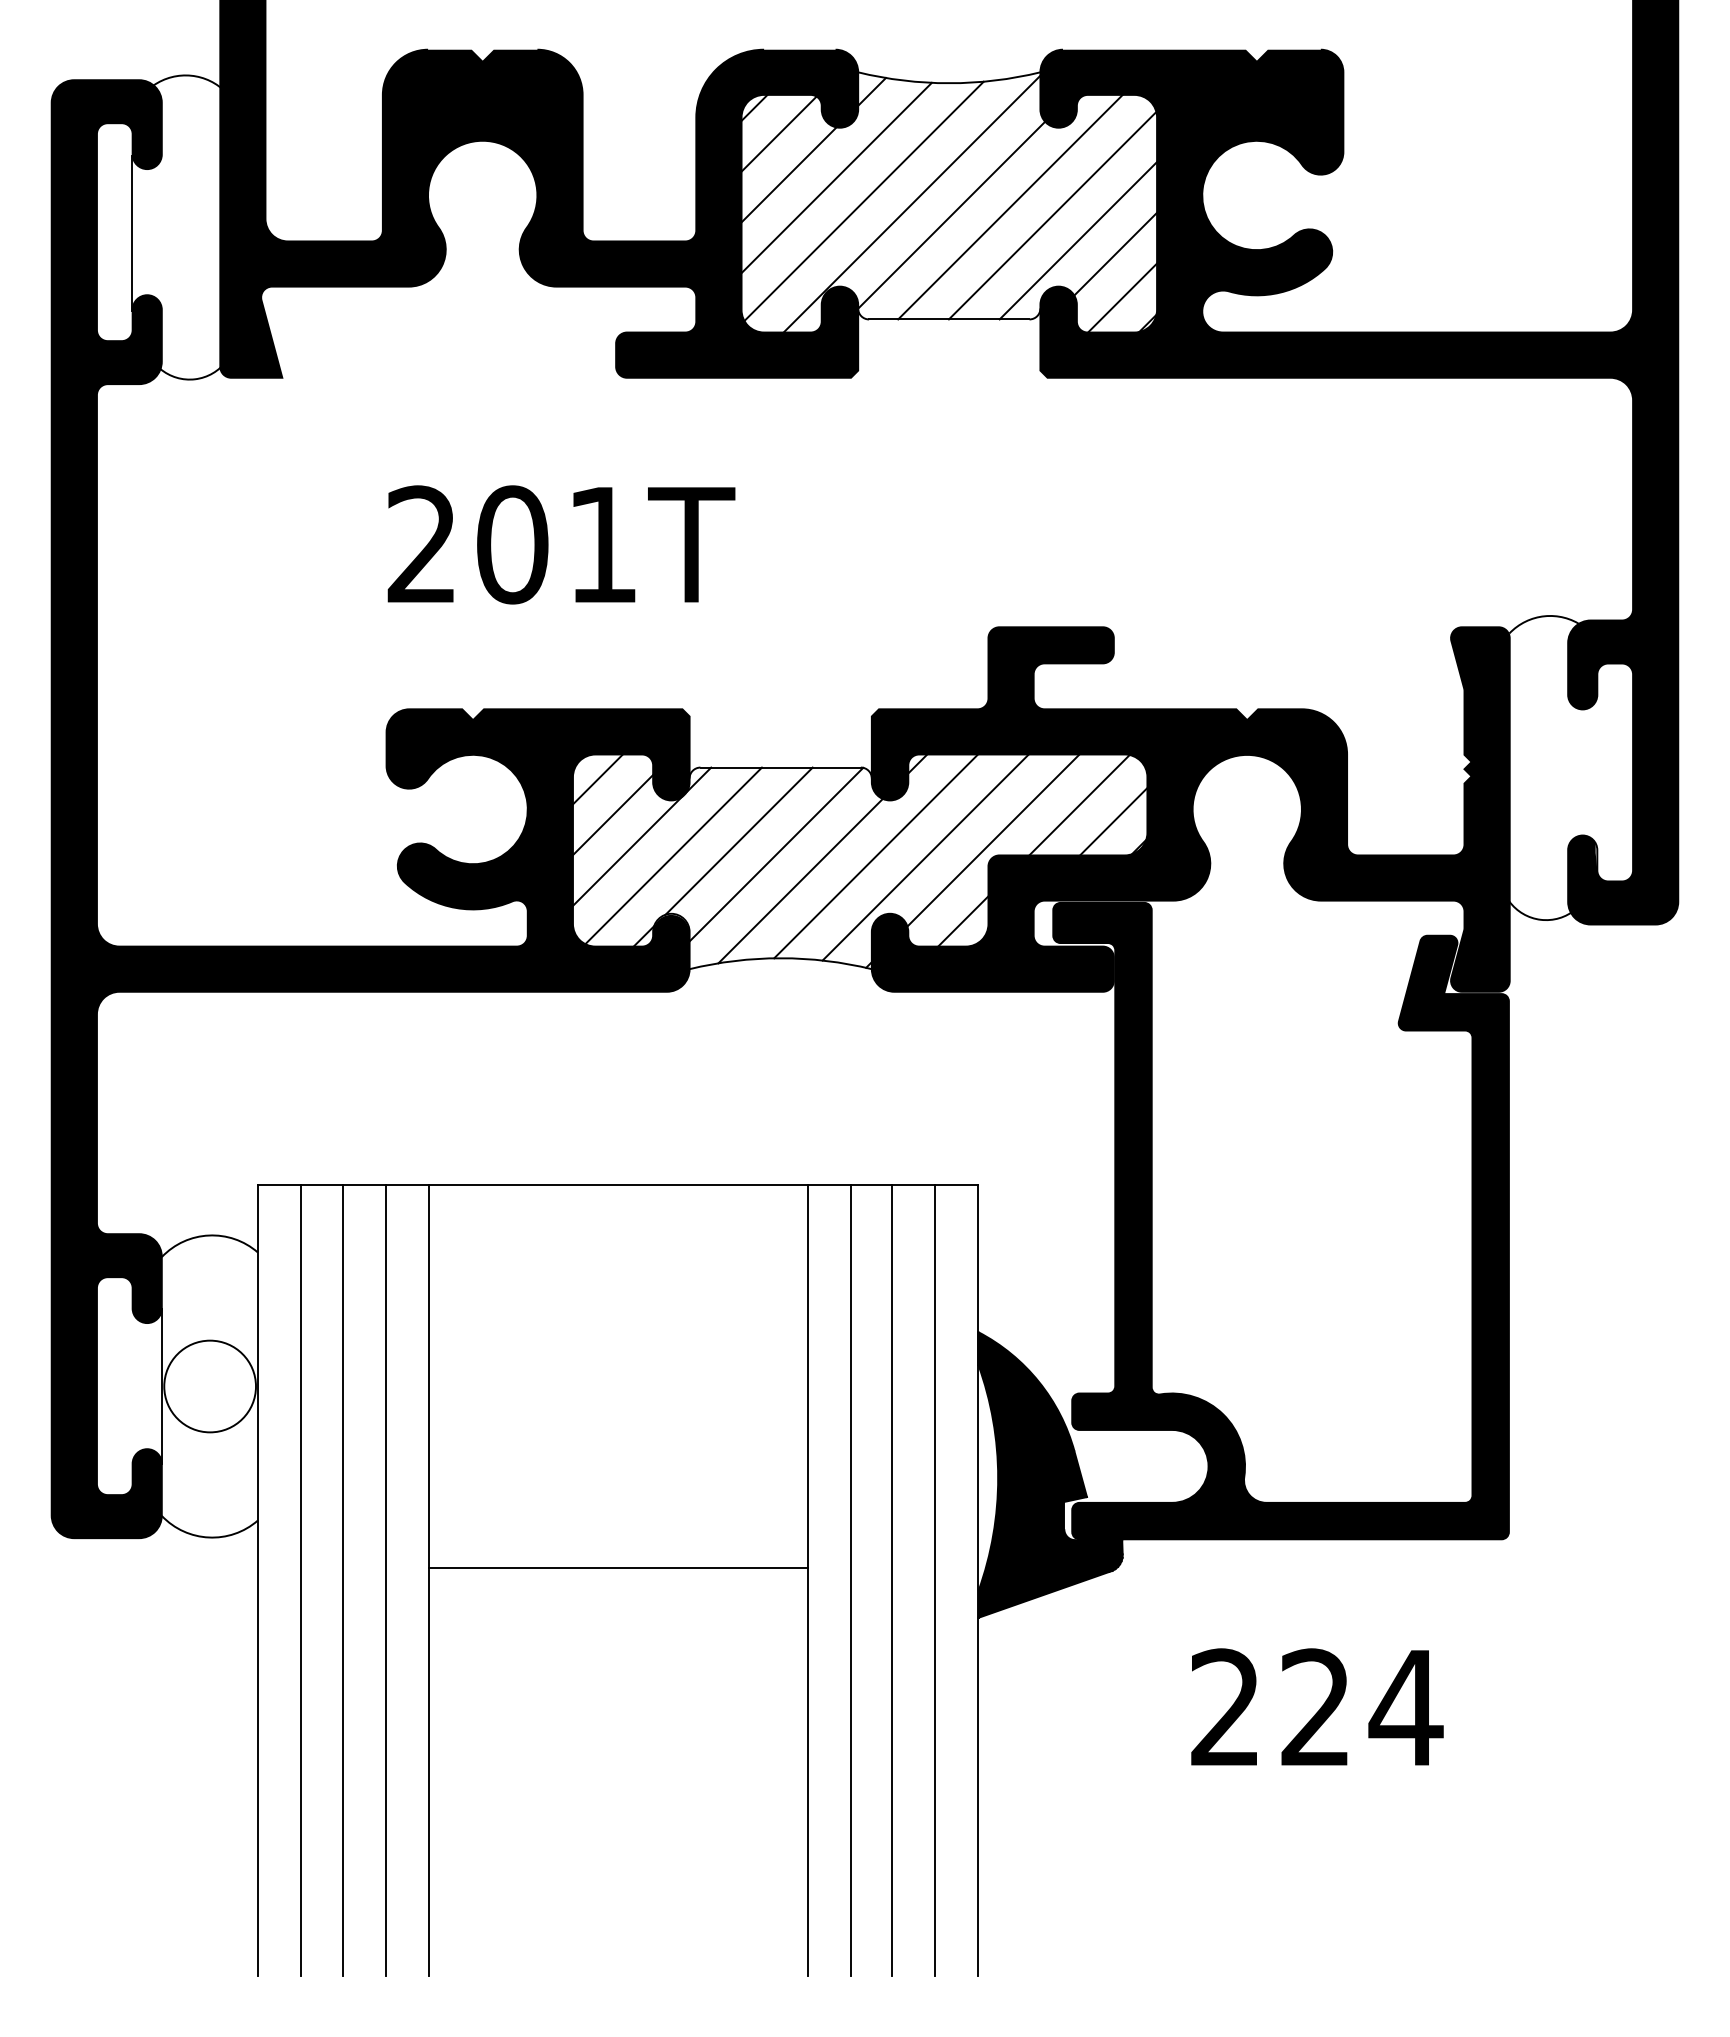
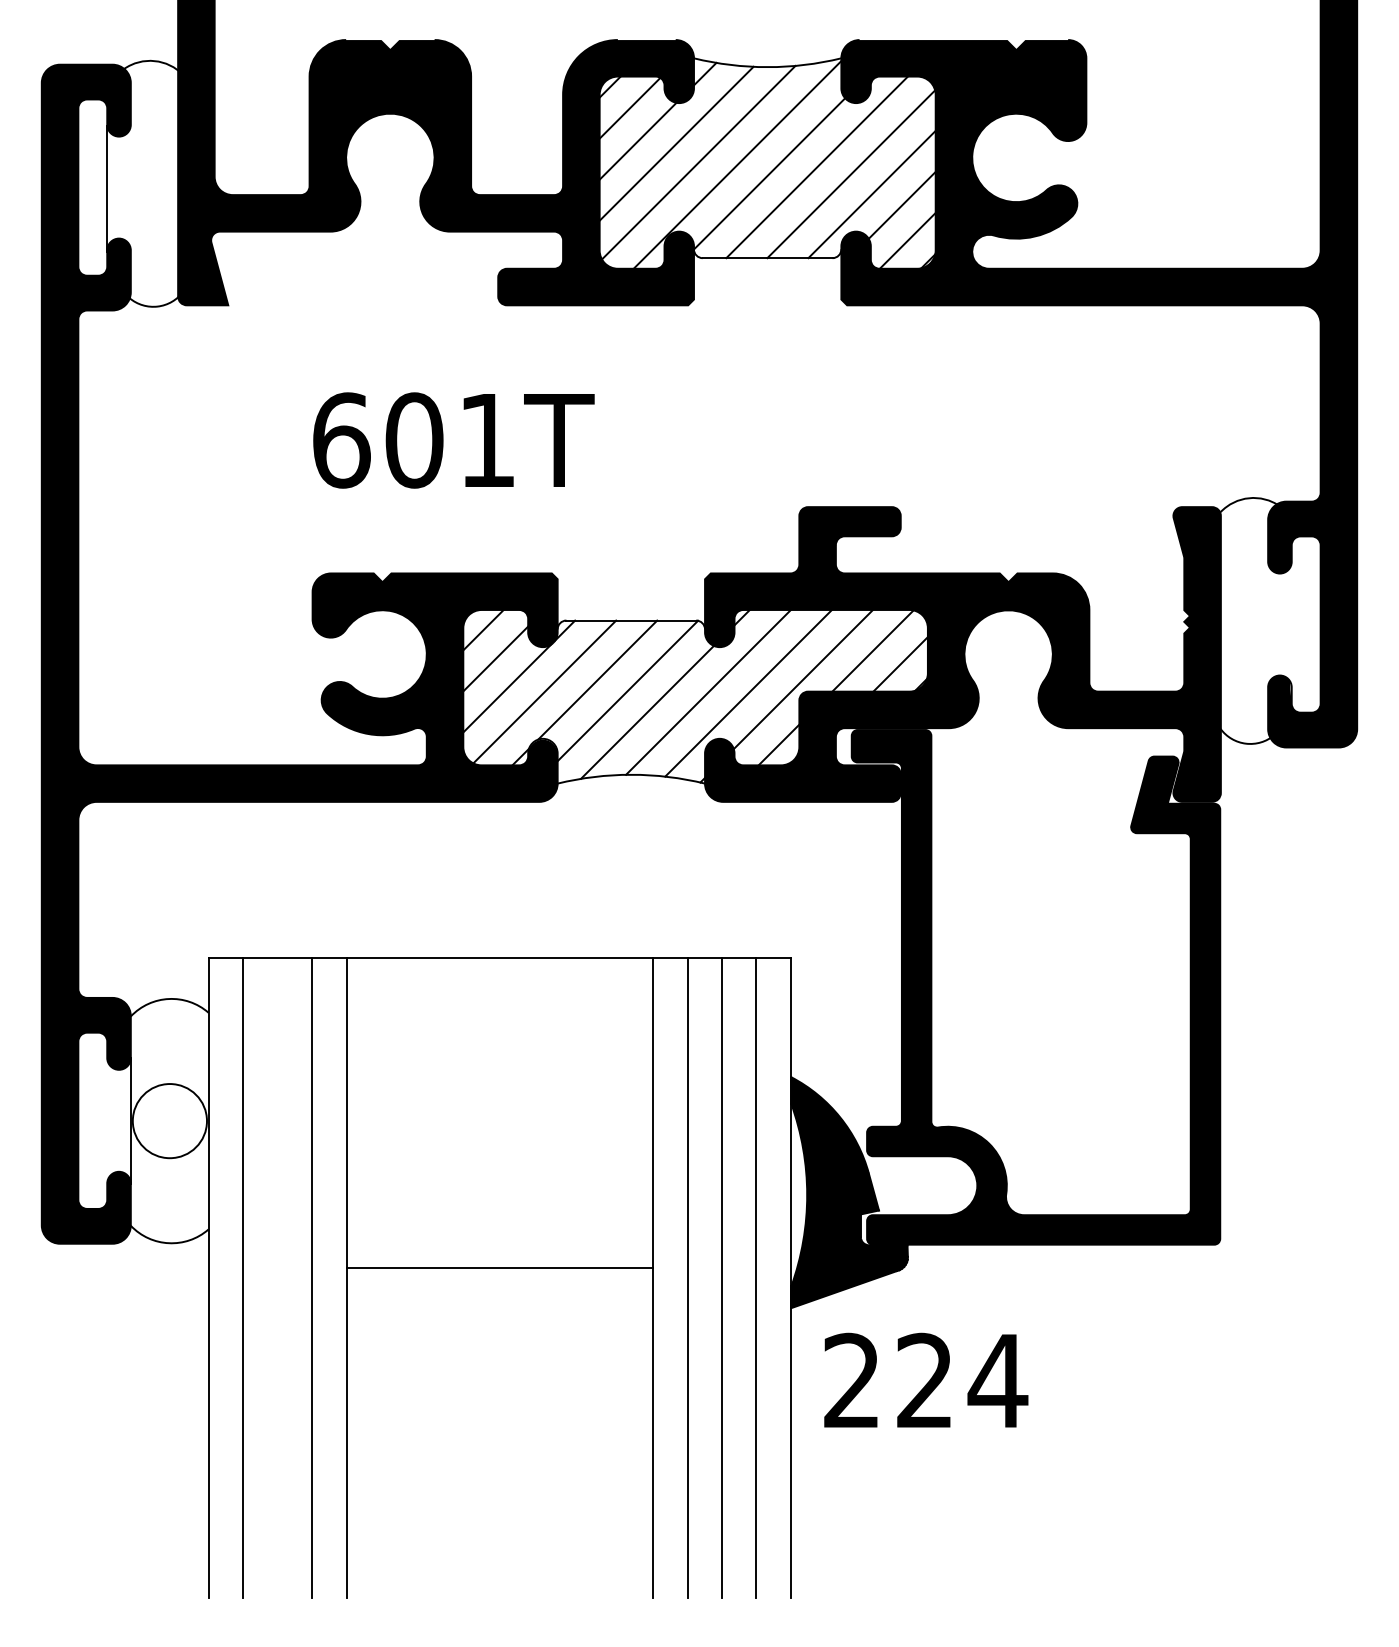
text: (422, 544) -> (341, 440), 201T -> 601T
line: (342, 1580) -> (276, 1277), removed
text: (1317, 1706) -> (926, 1379), moved

